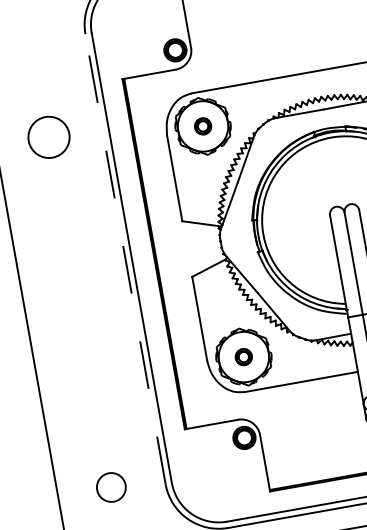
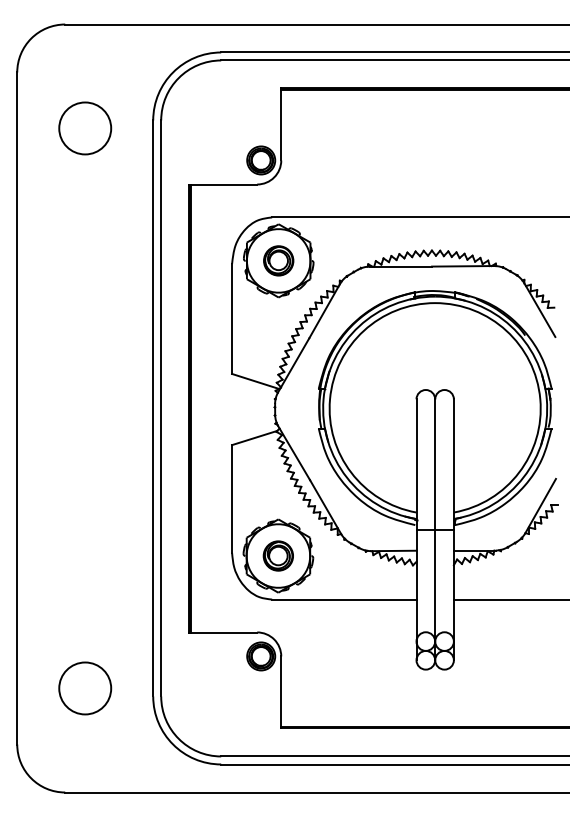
part: (202, 126) -> (278, 260), size x1.43
circle: (49, 137) -> (85, 128), moved
line: (125, 259) -> (153, 408), dashed -> solid
part: (243, 356) -> (277, 555), size x1.43
circle: (111, 487) -> (85, 688), size x1.43

